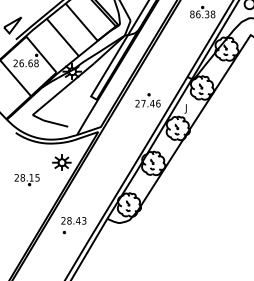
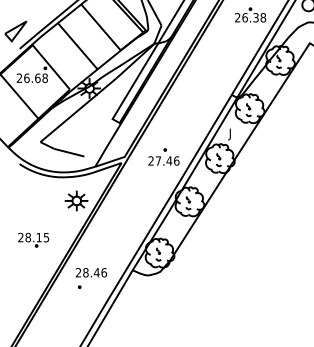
text: (192, 14) -> (237, 17), 86.38 -> 26.38
part: (147, 100) -> (163, 156), moved
part: (27, 179) -> (33, 239), moved
text: (84, 220) -> (104, 272), 28.43 -> 28.46

